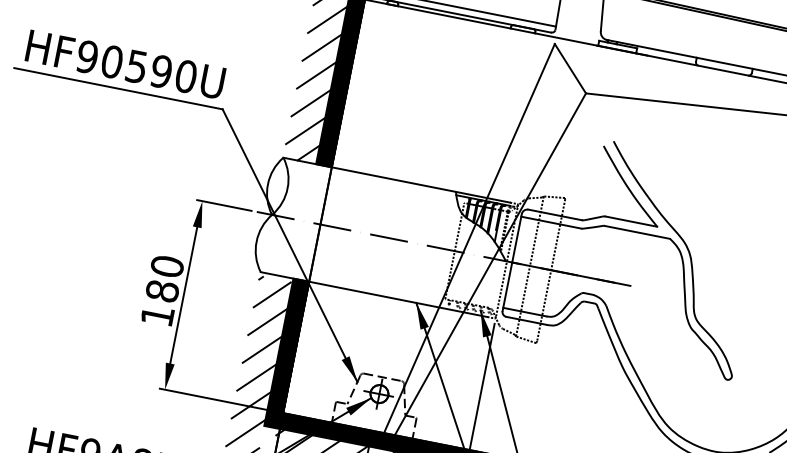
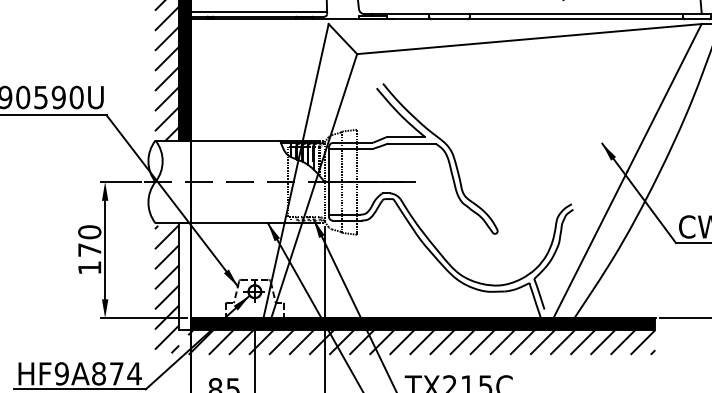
text: (162, 290) -> (89, 249), 180 -> 170
fill: (286, 353) -> (184, 276), removed

